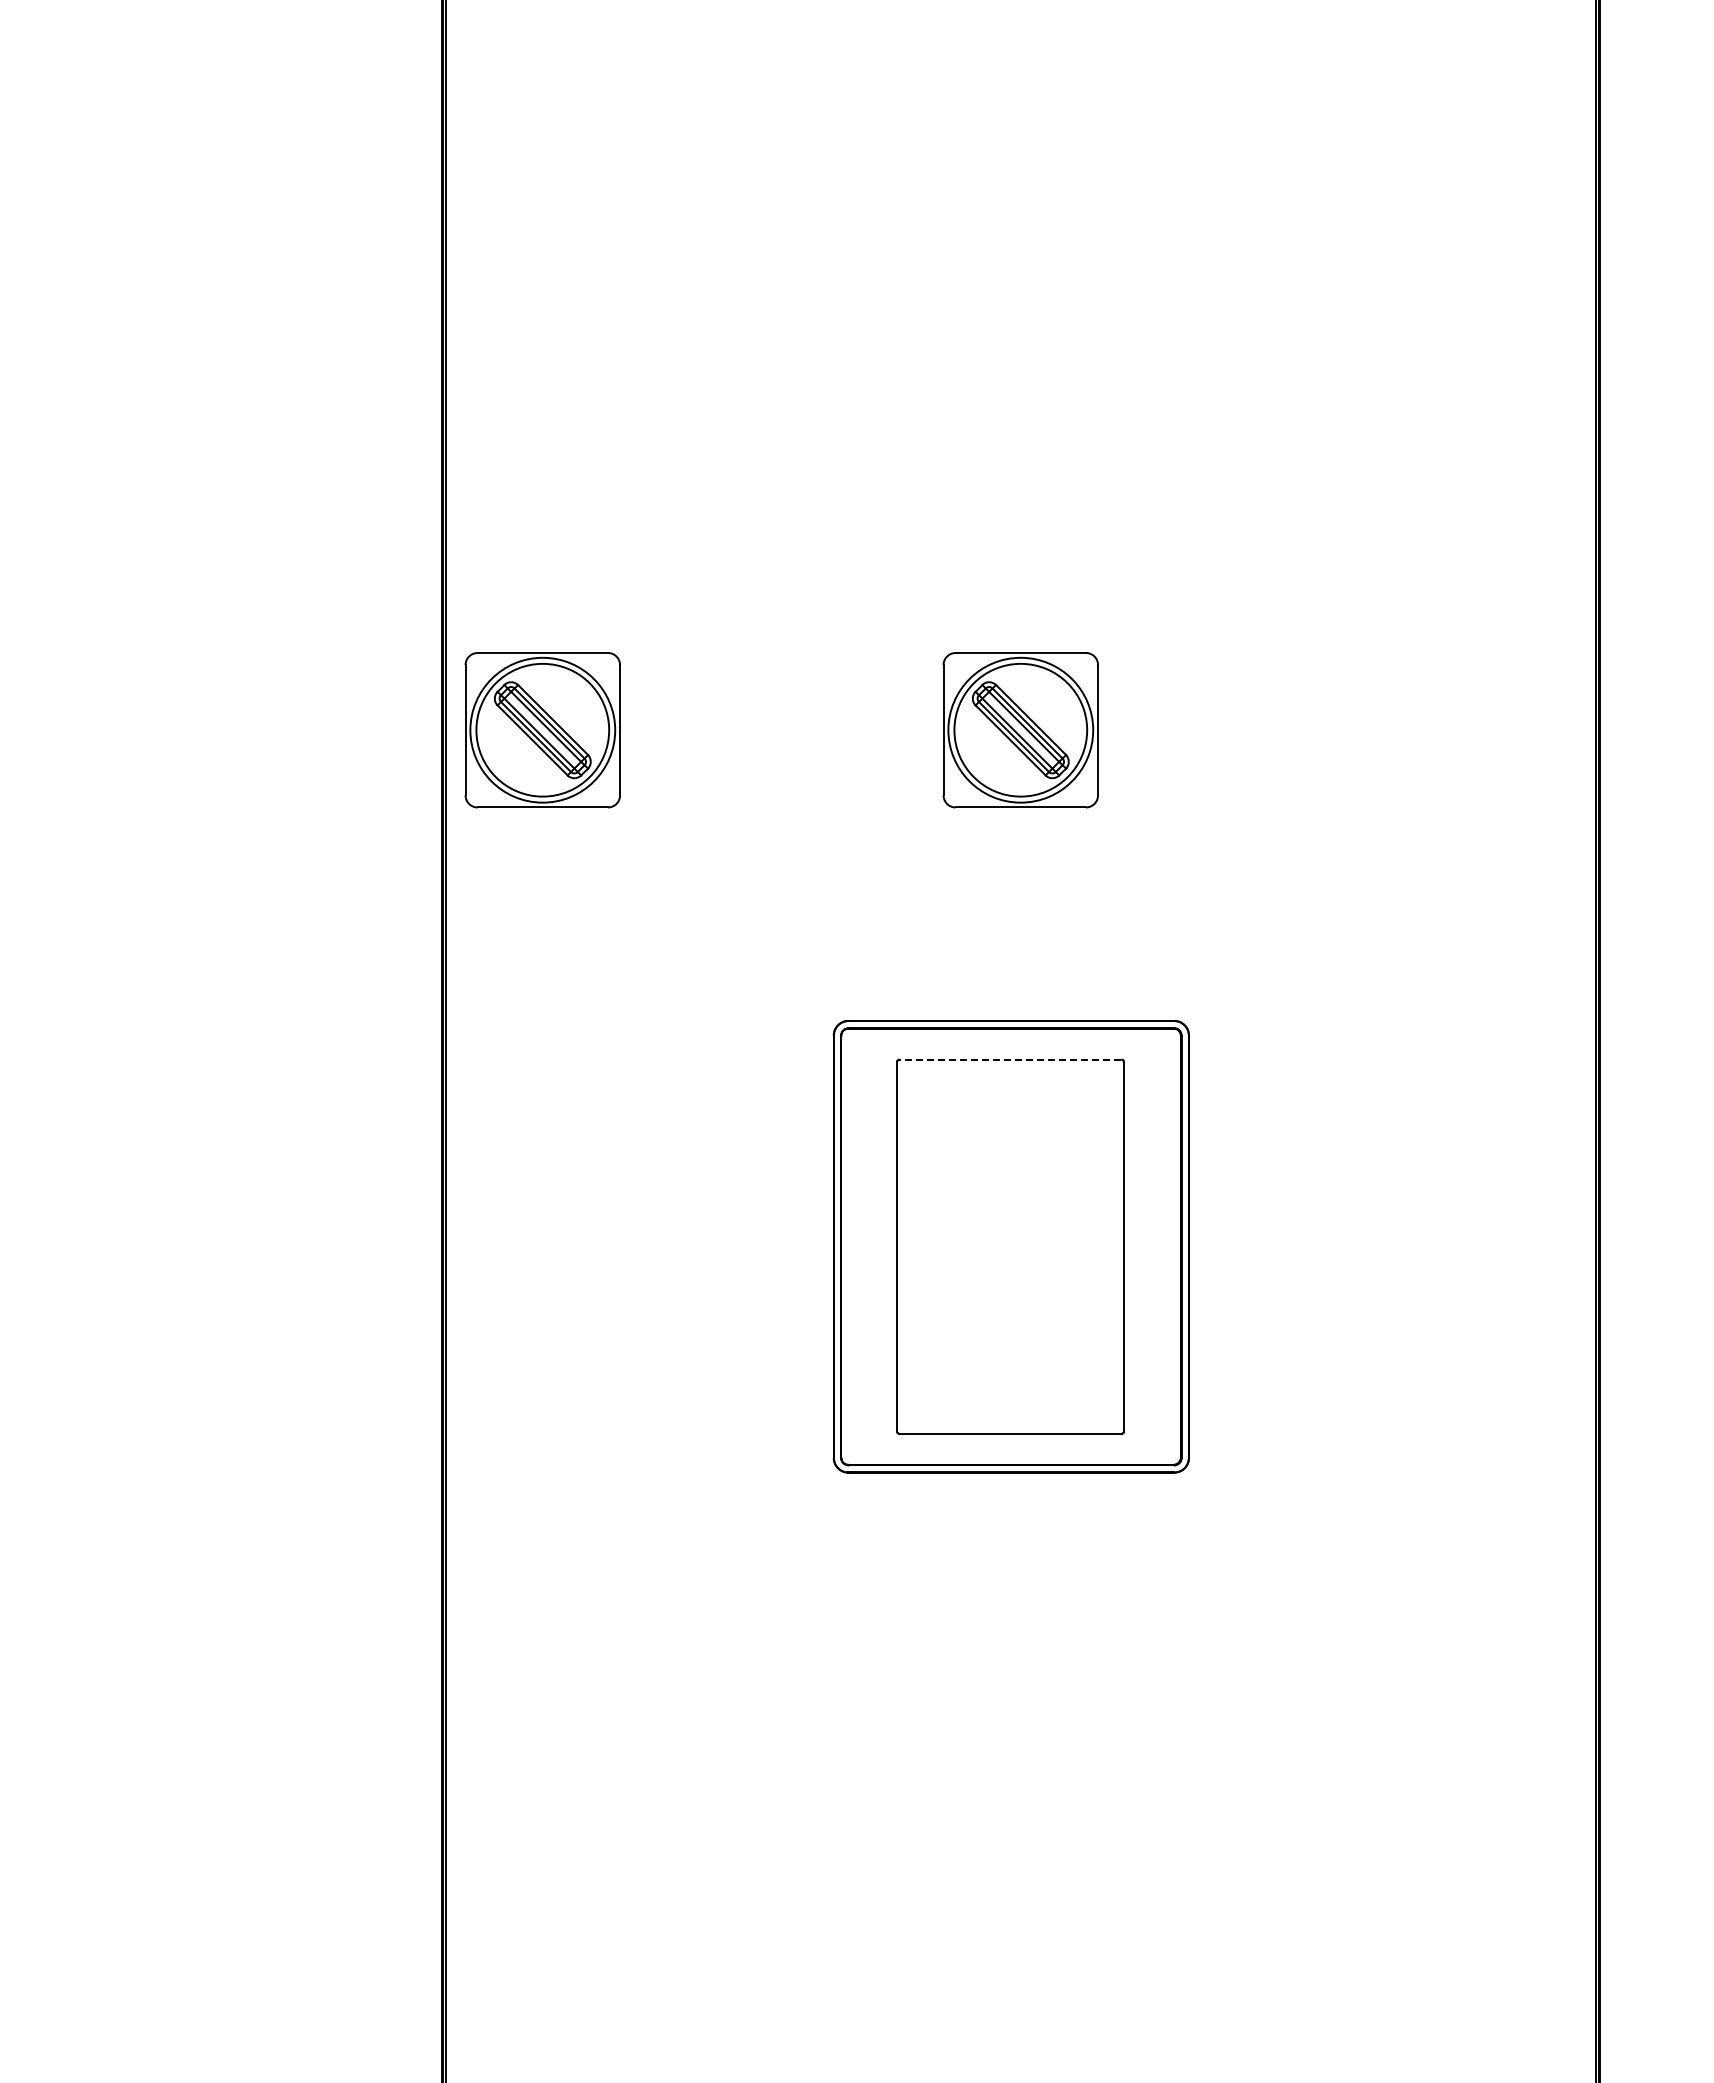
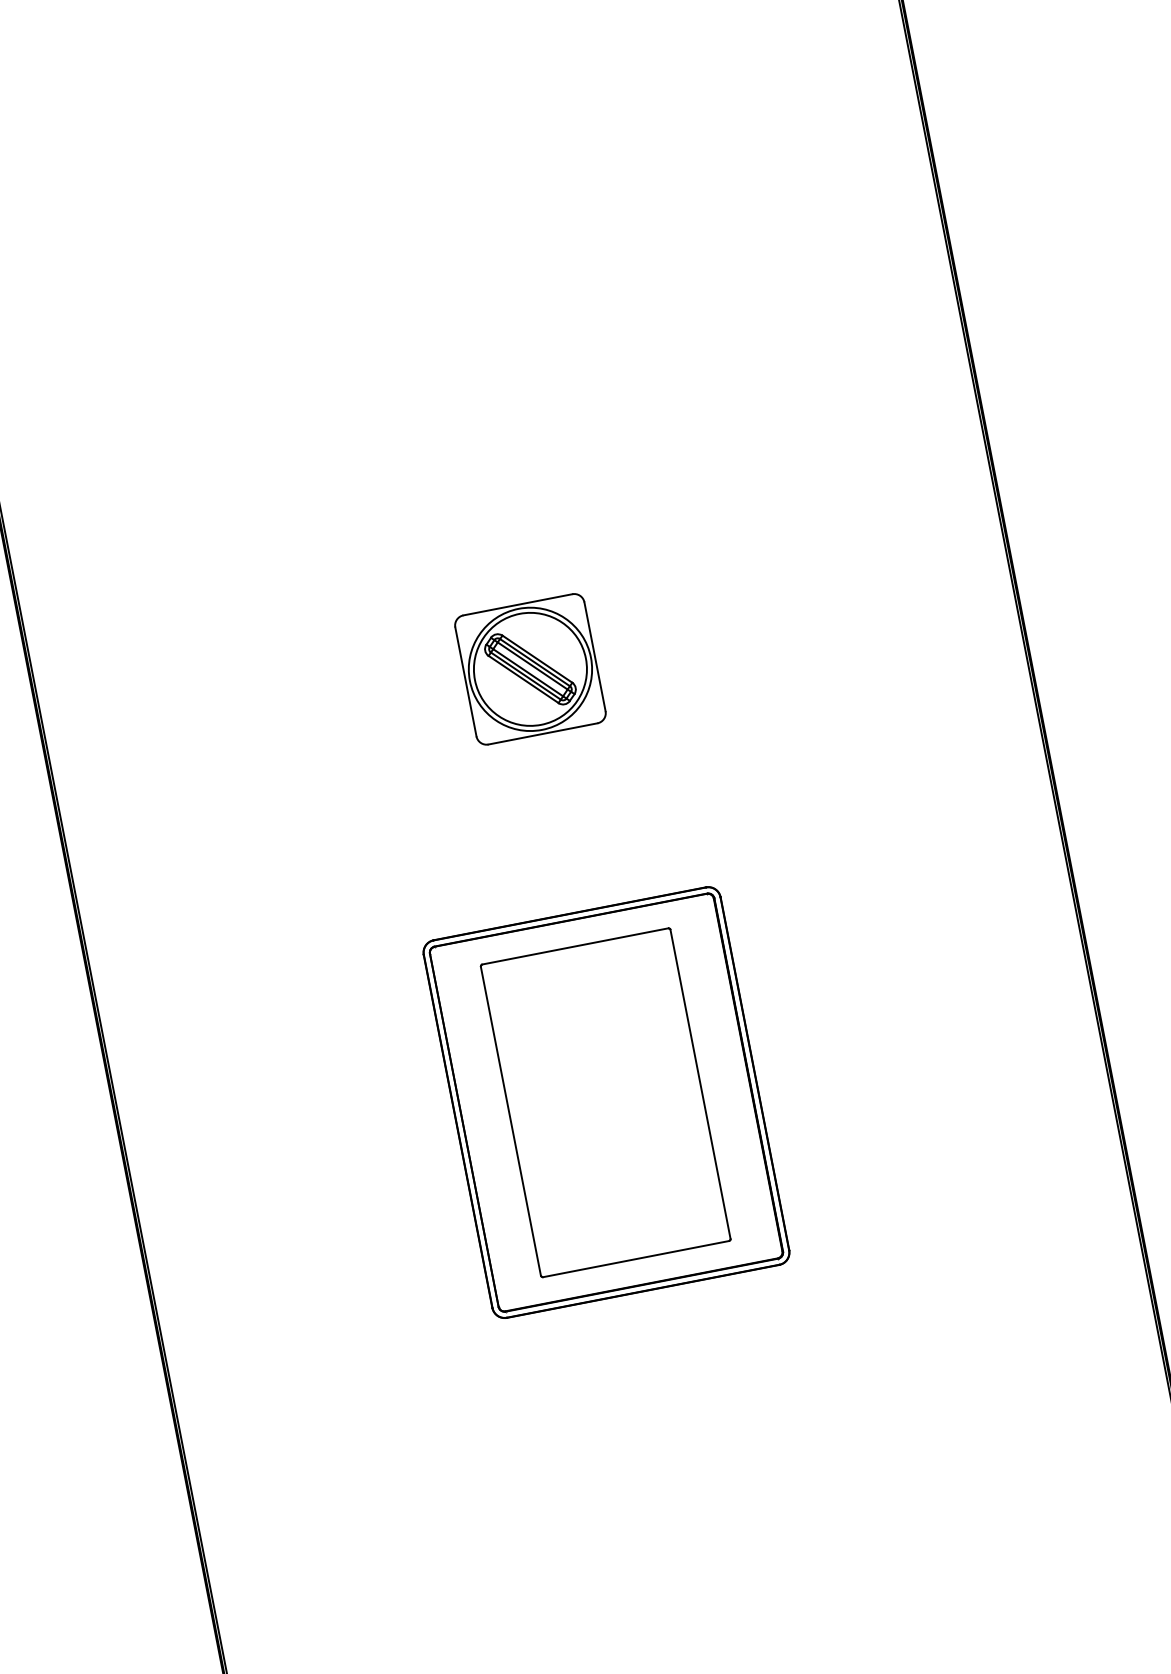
part: (542, 730) -> (130, 747), removed
line: (1009, 1059) -> (574, 946), dashed -> solid

